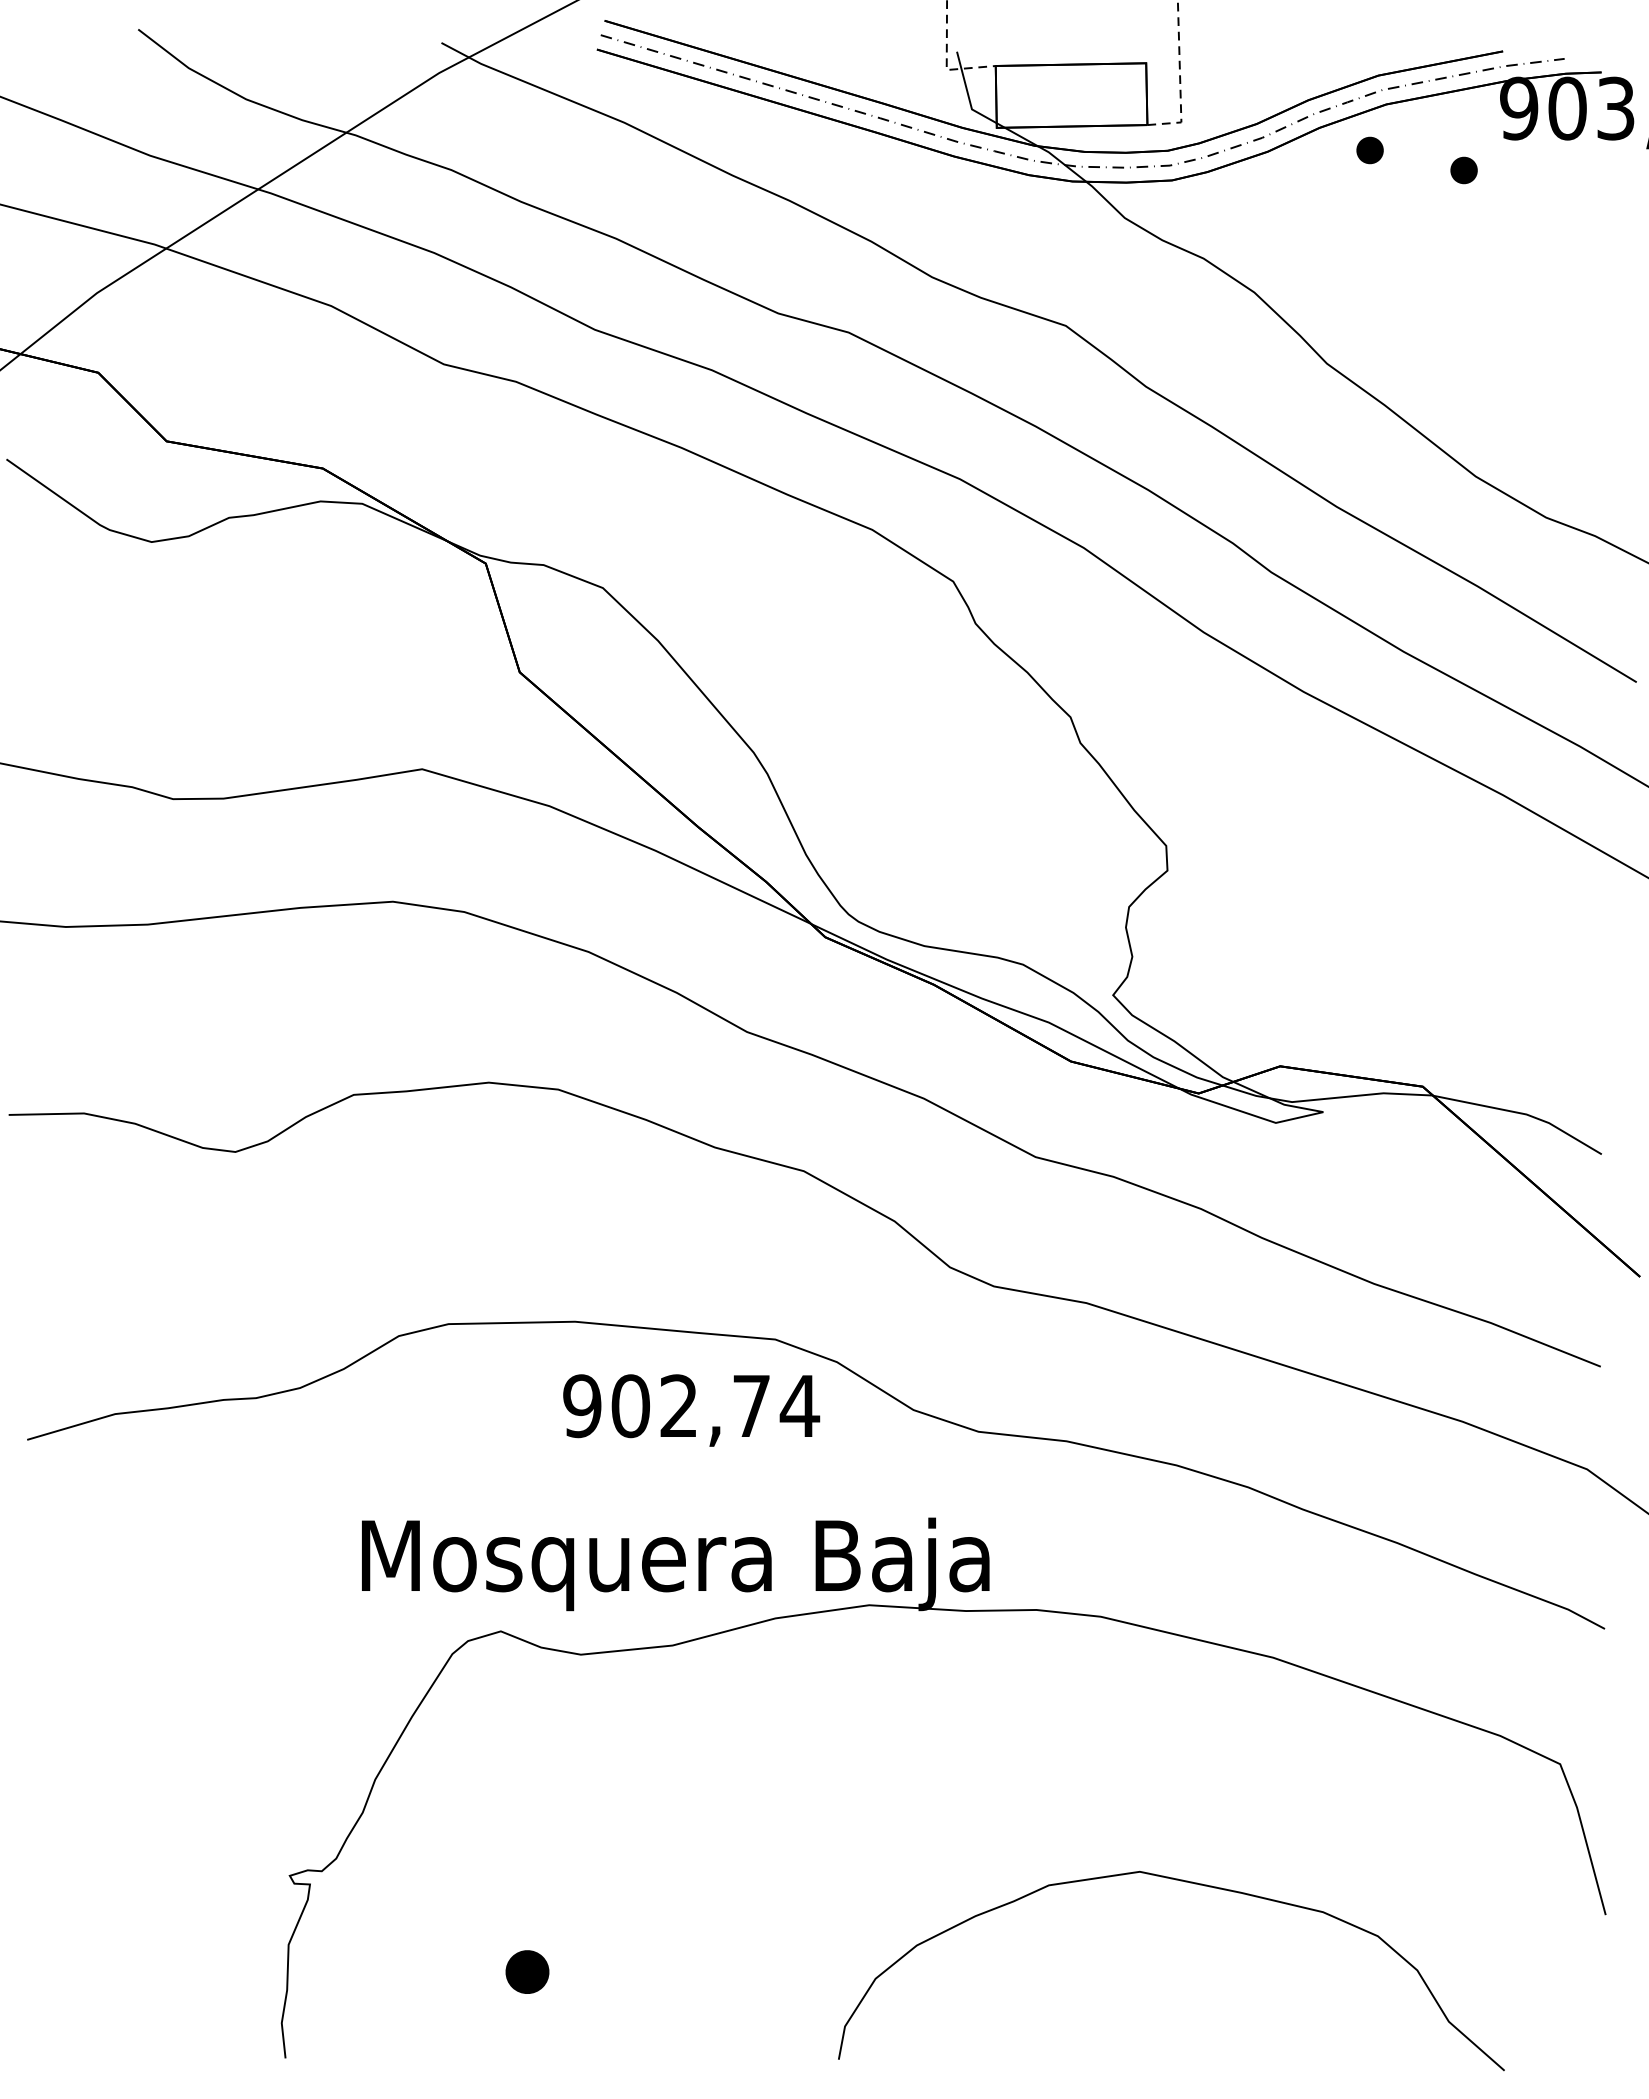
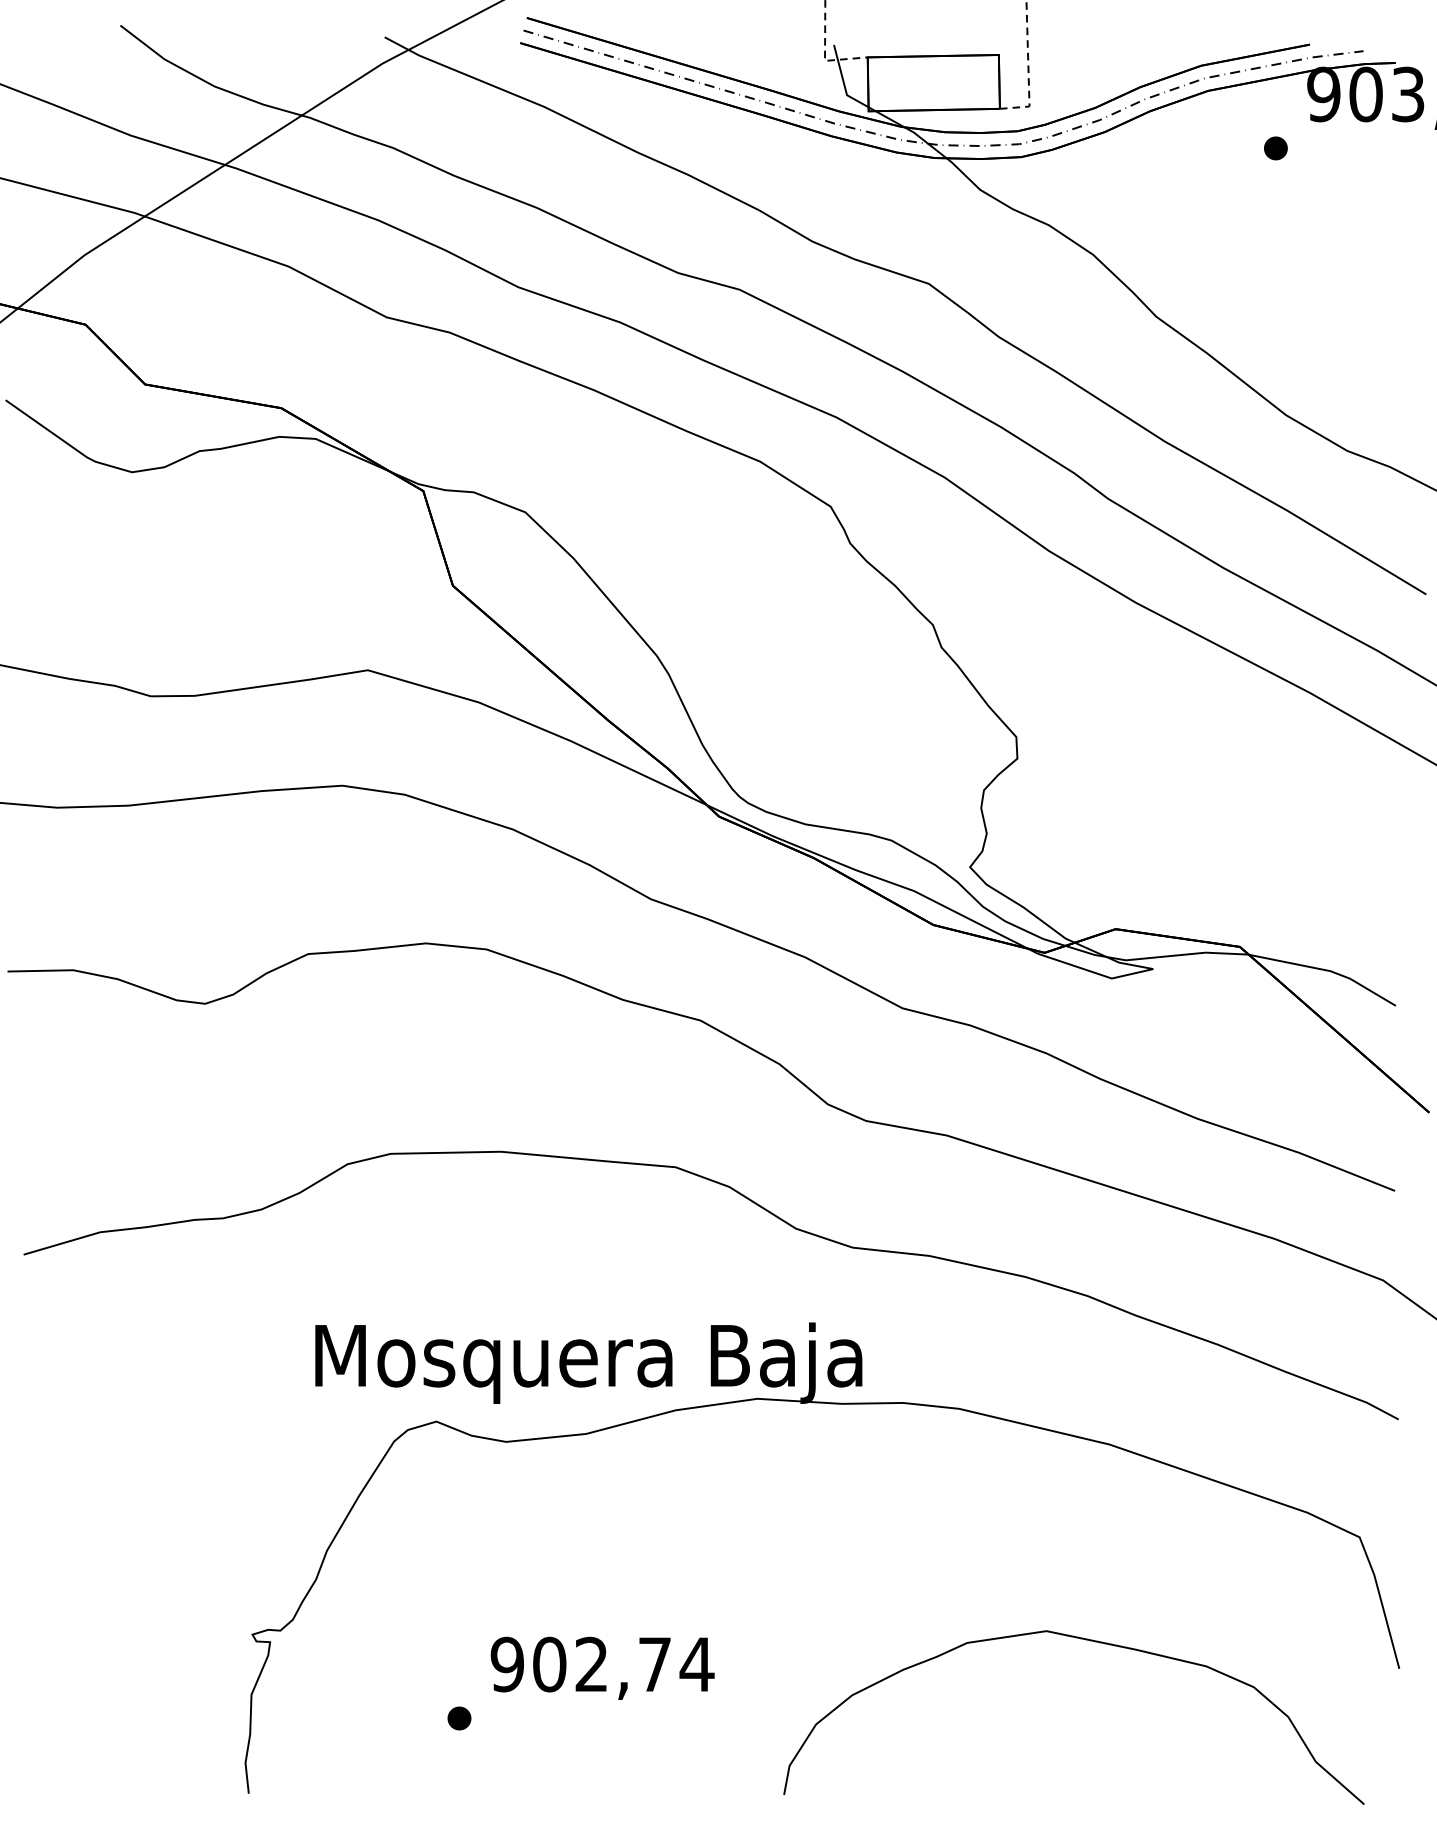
part: (1369, 150) -> (1193, 131), removed
text: (691, 1410) -> (602, 1668), moved
curve: (1190, 1883) -> (1090, 1641), moved
part: (526, 1971) -> (458, 1718), size x0.62

